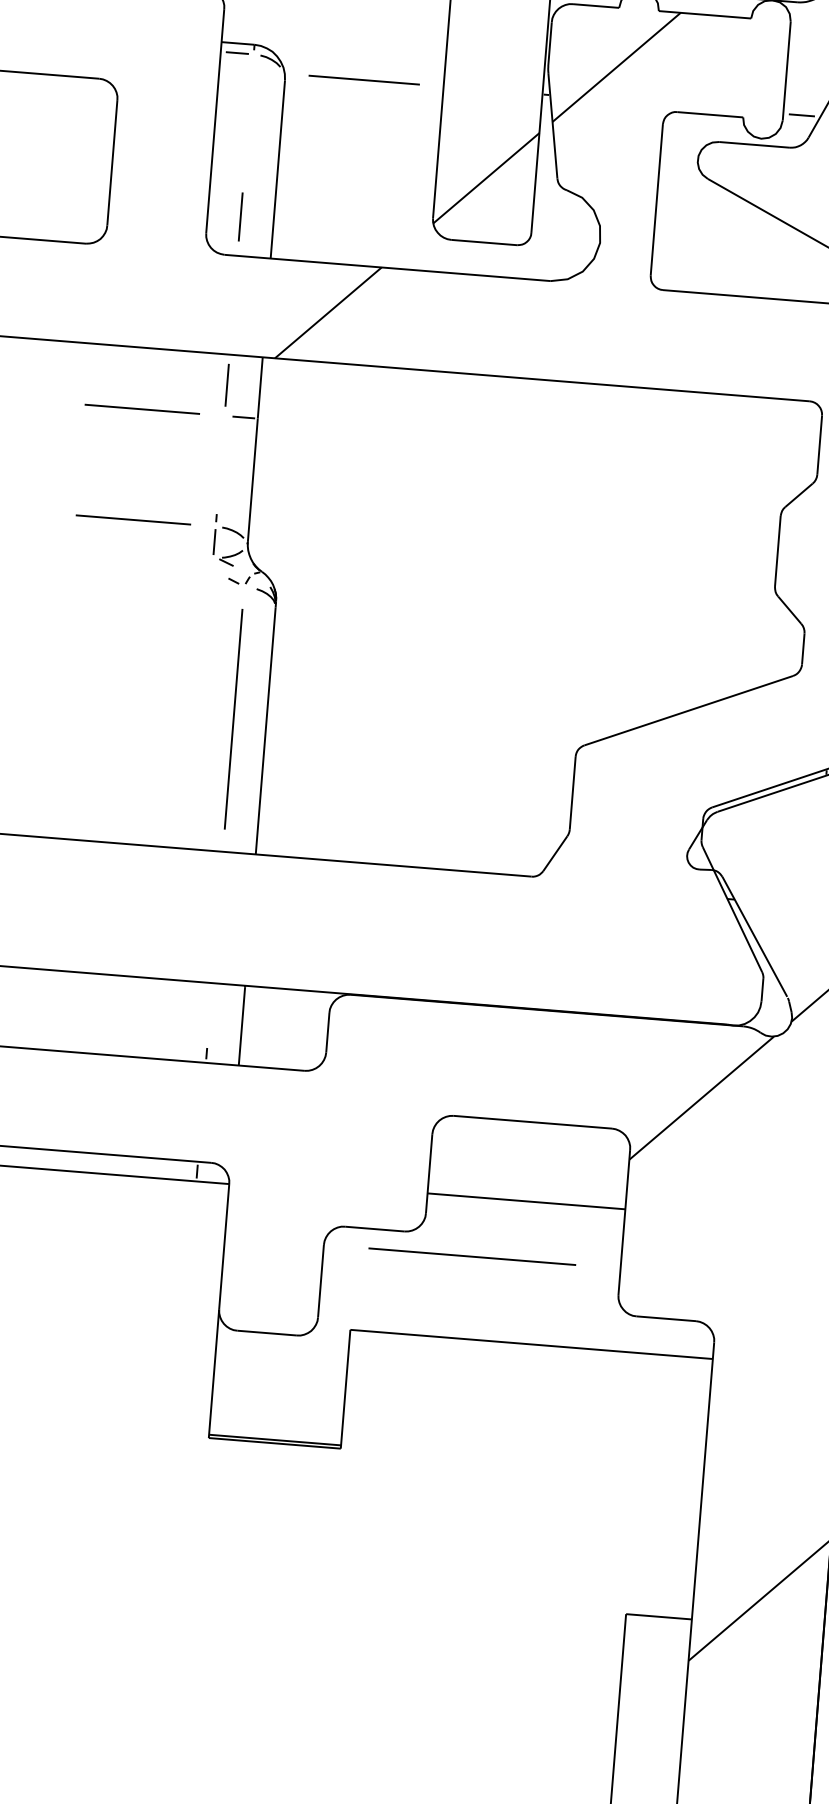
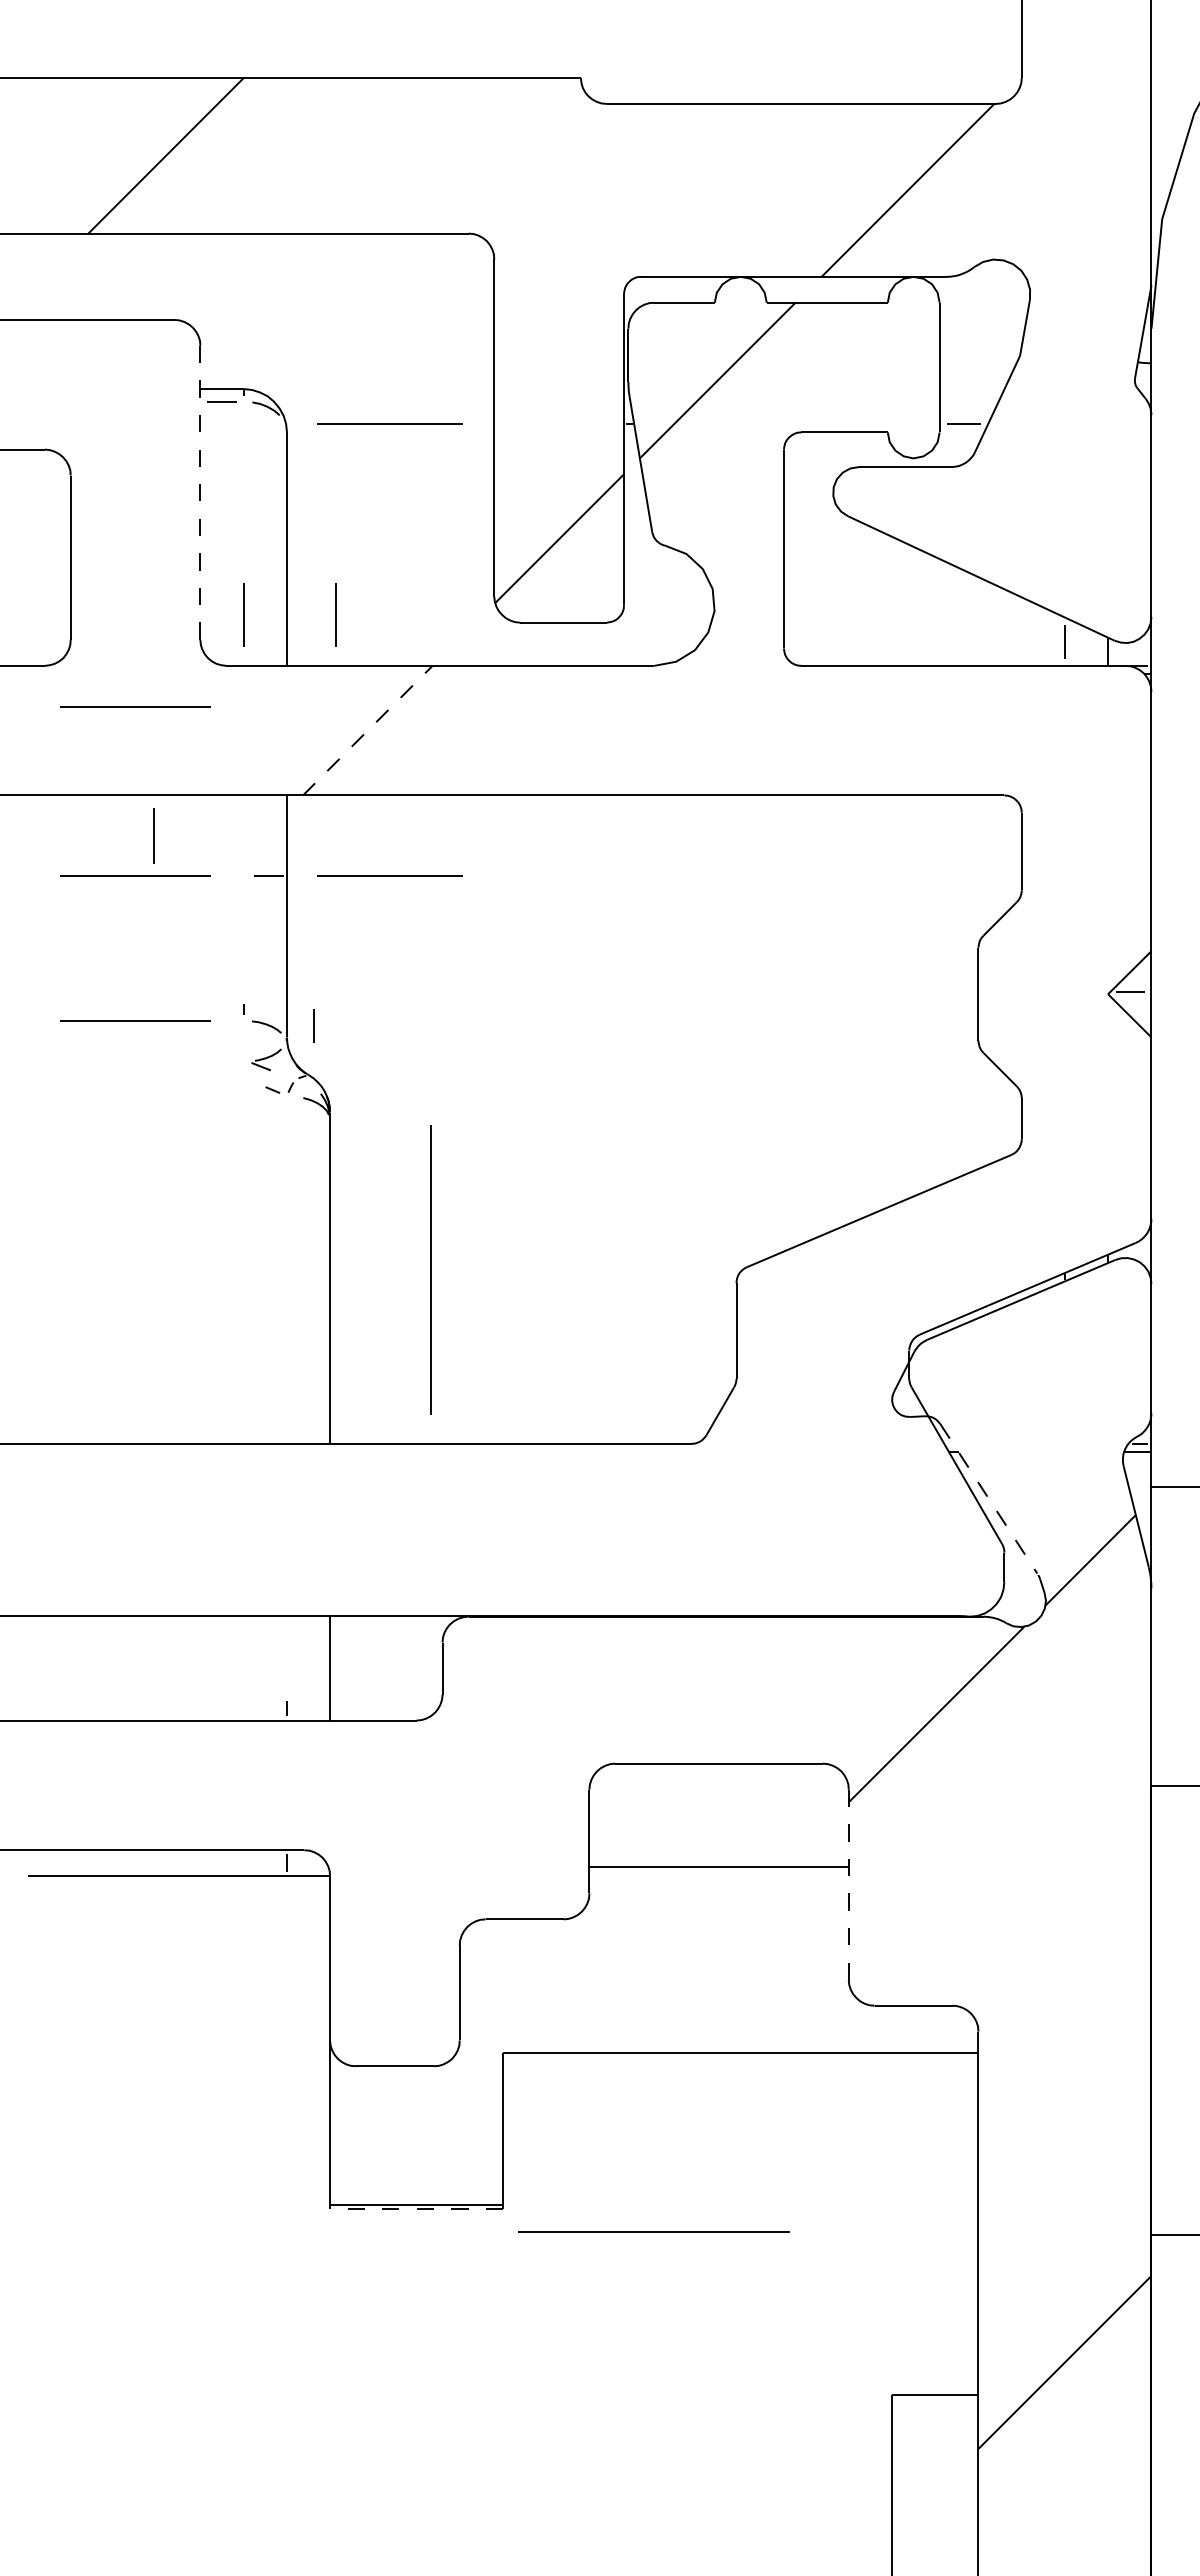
line: (215, 121) -> (200, 492), solid -> dashed
line: (310, 222) -> (335, 614), added
line: (152, 280) -> (135, 706), added
line: (328, 312) -> (367, 730), solid -> dashed
line: (227, 385) -> (153, 835), moved
line: (336, 424) -> (389, 875), added
line: (214, 541) -> (313, 1025), moved
line: (233, 718) -> (430, 1269), moved
line: (755, 937) -> (989, 1499), solid -> dashed
line: (624, 1223) -> (848, 1885), solid -> dashed
line: (471, 1256) -> (653, 2231), moved
line: (274, 1443) -> (416, 2209), solid -> dashed

